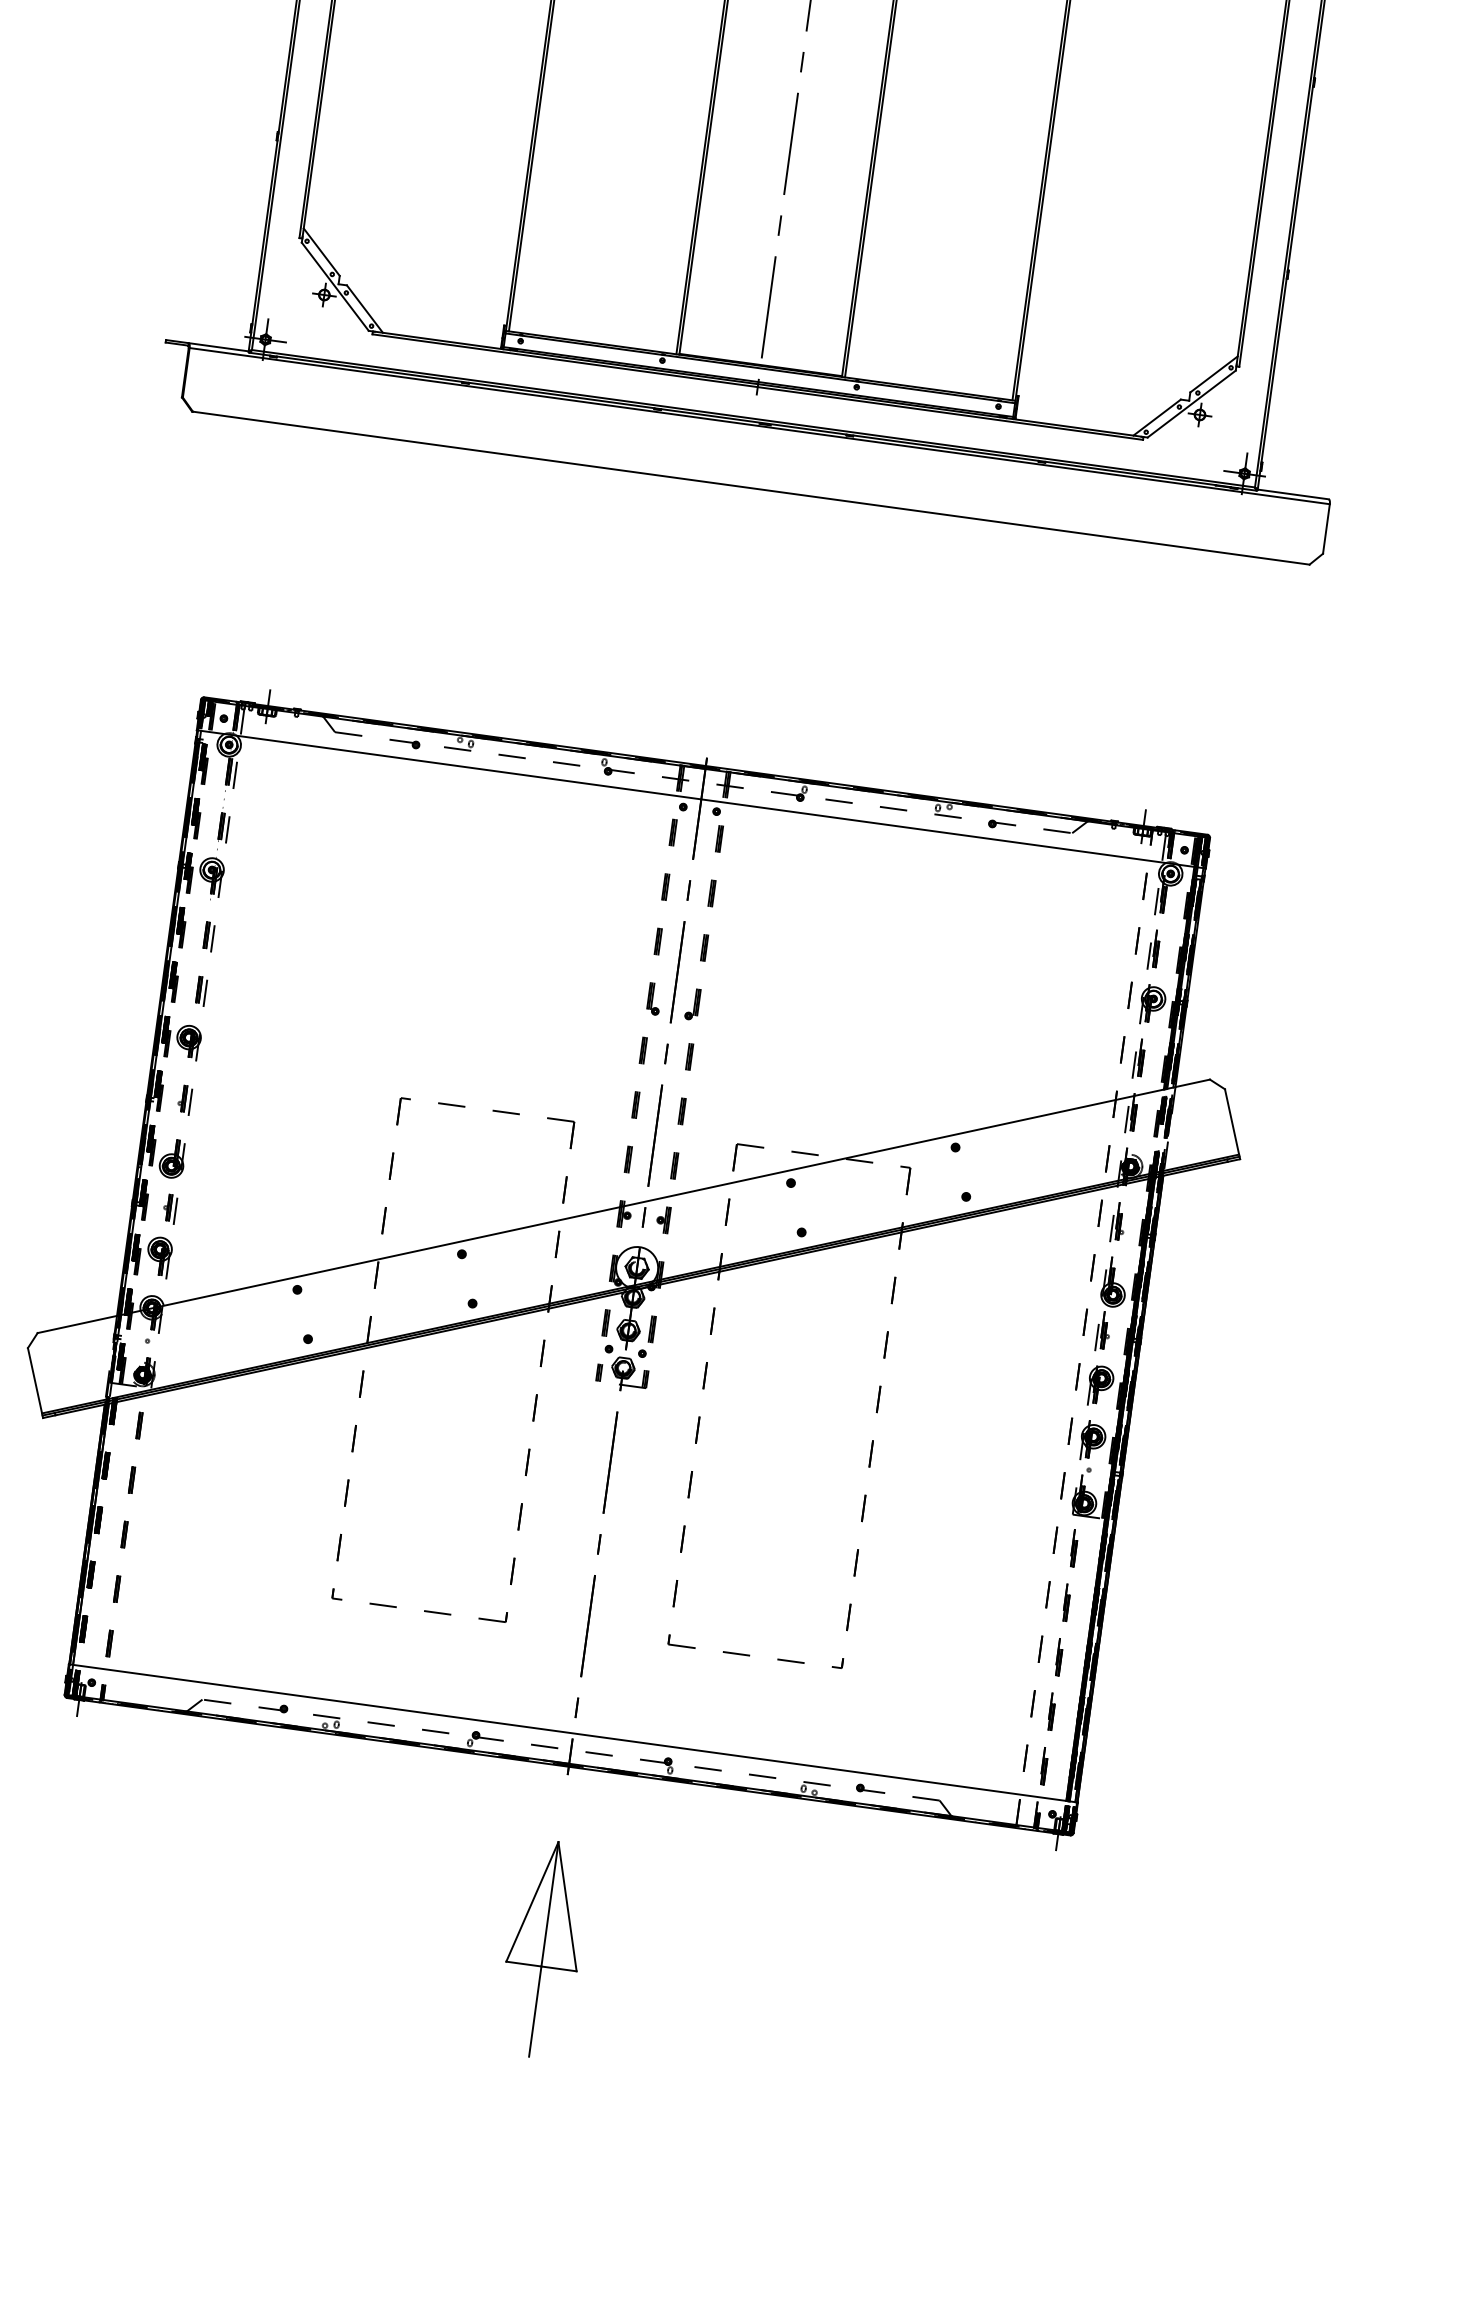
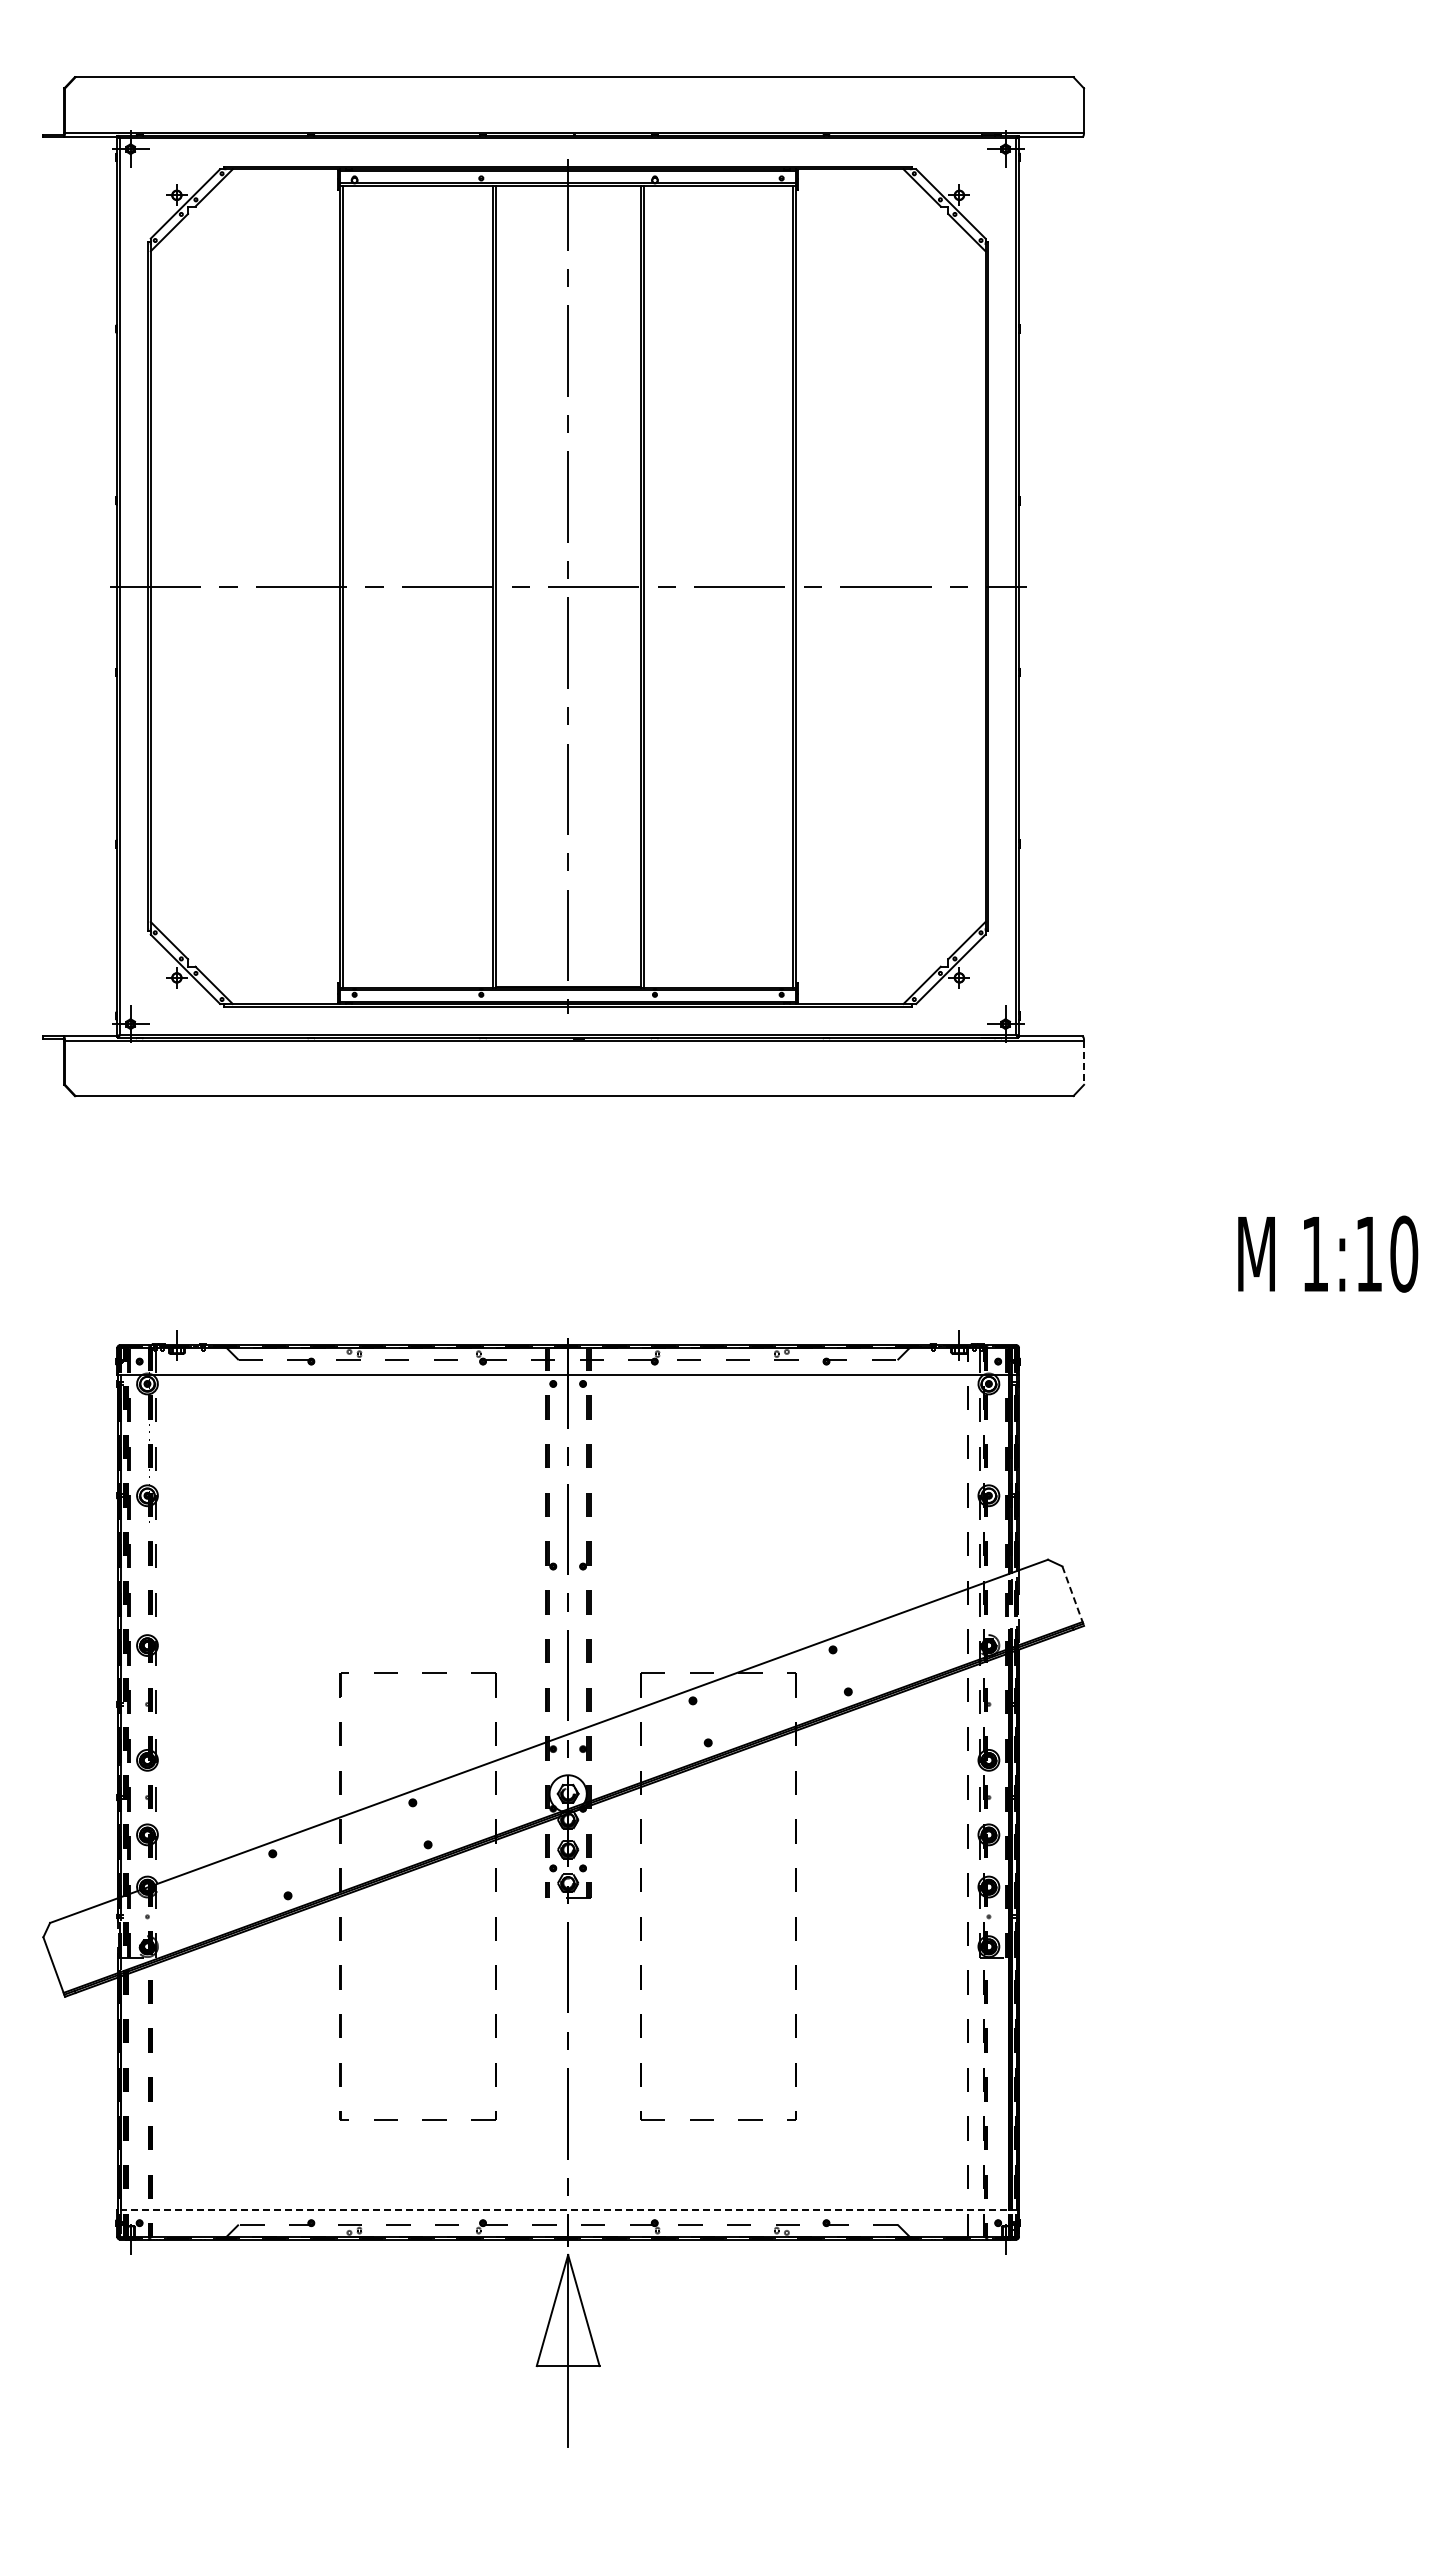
line: (1326, 529) -> (1084, 1063), solid -> dashed
line: (1232, 1124) -> (1073, 1596), solid -> dashed
line: (572, 1733) -> (567, 2209), solid -> dashed
part: (543, 1948) -> (567, 2350), moved

